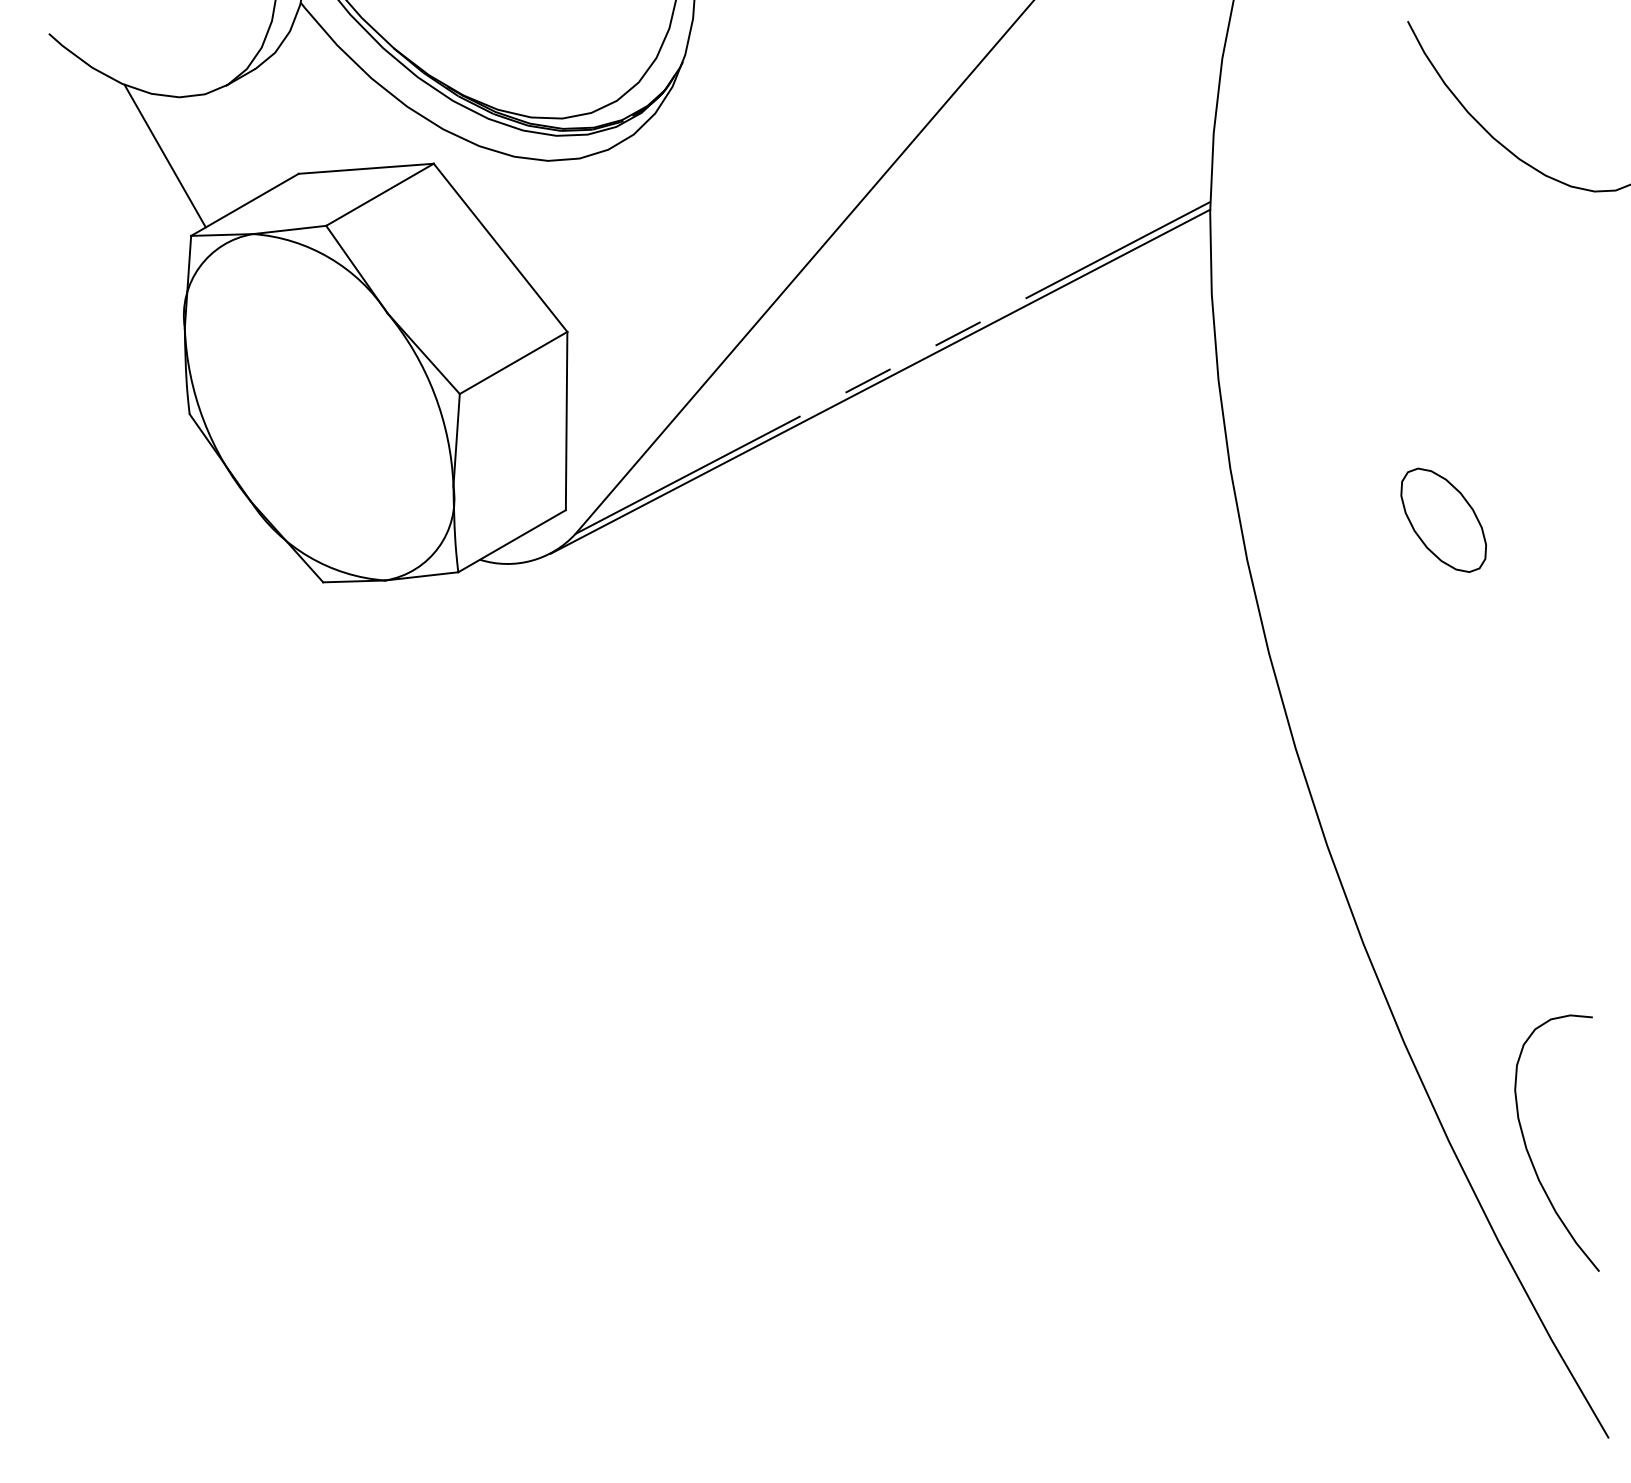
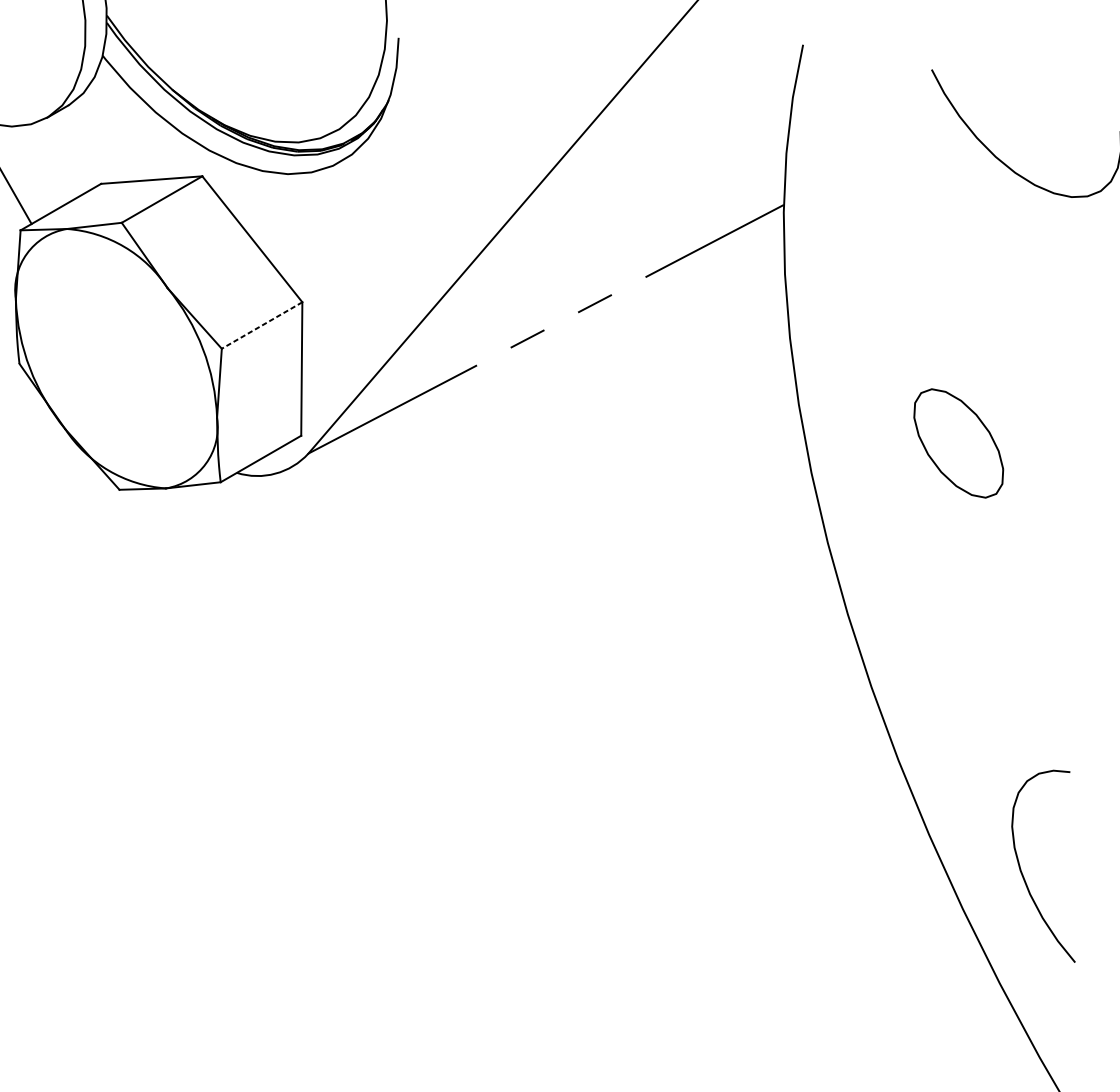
line: (513, 363) -> (262, 325), solid -> dashed
line: (880, 381) -> (536, 339), removed
part: (1443, 519) -> (958, 442), size x1.4
curve: (1530, 1155) -> (1023, 875), moved

